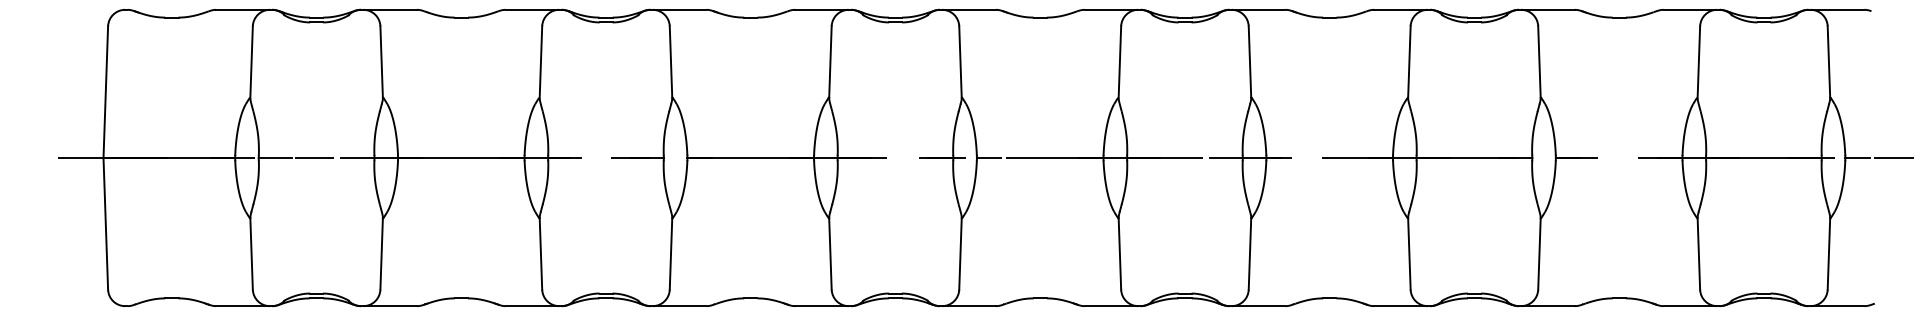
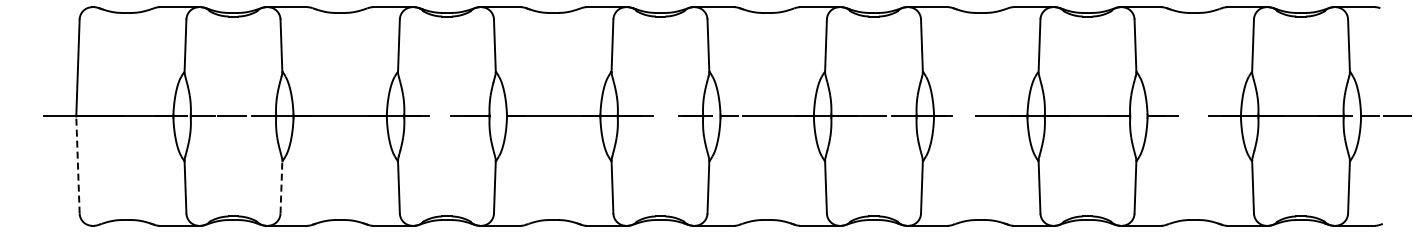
line: (105, 224) -> (77, 165), solid -> dashed
line: (381, 254) -> (281, 187), solid -> dashed

